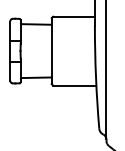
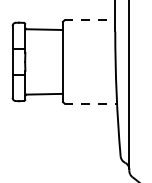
line: (74, 16) -> (90, 19), solid -> dashed
line: (74, 85) -> (90, 103), solid -> dashed

